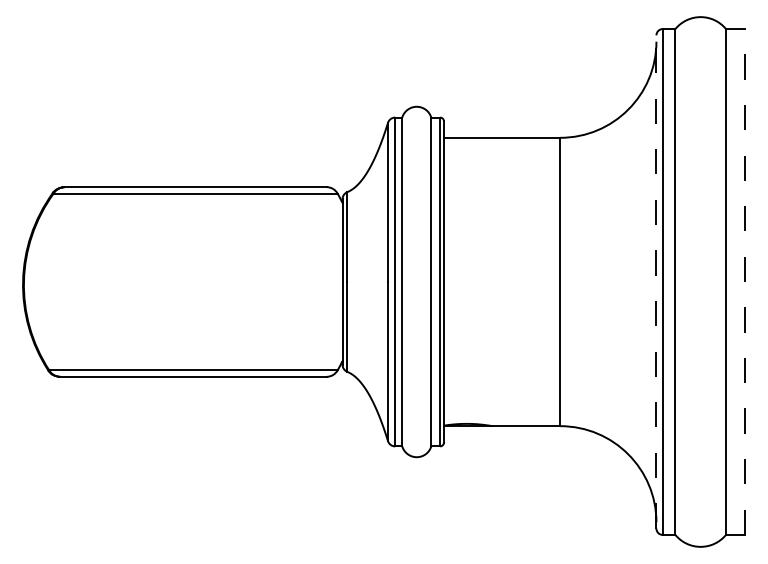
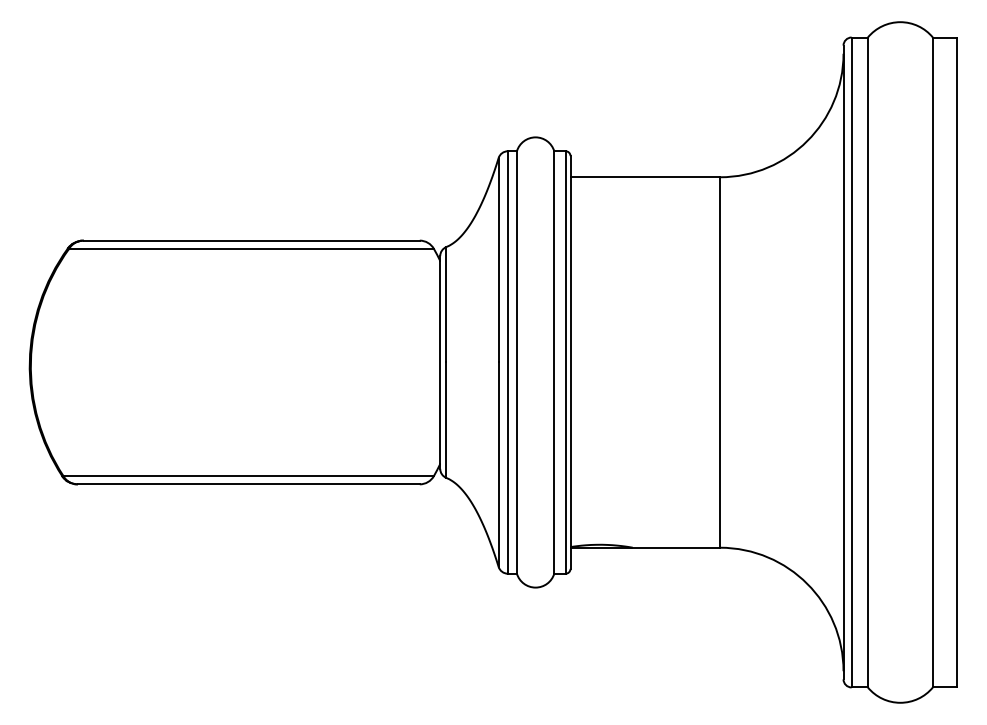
line: (656, 281) -> (843, 361), dashed -> solid
line: (744, 281) -> (956, 361), dashed -> solid

